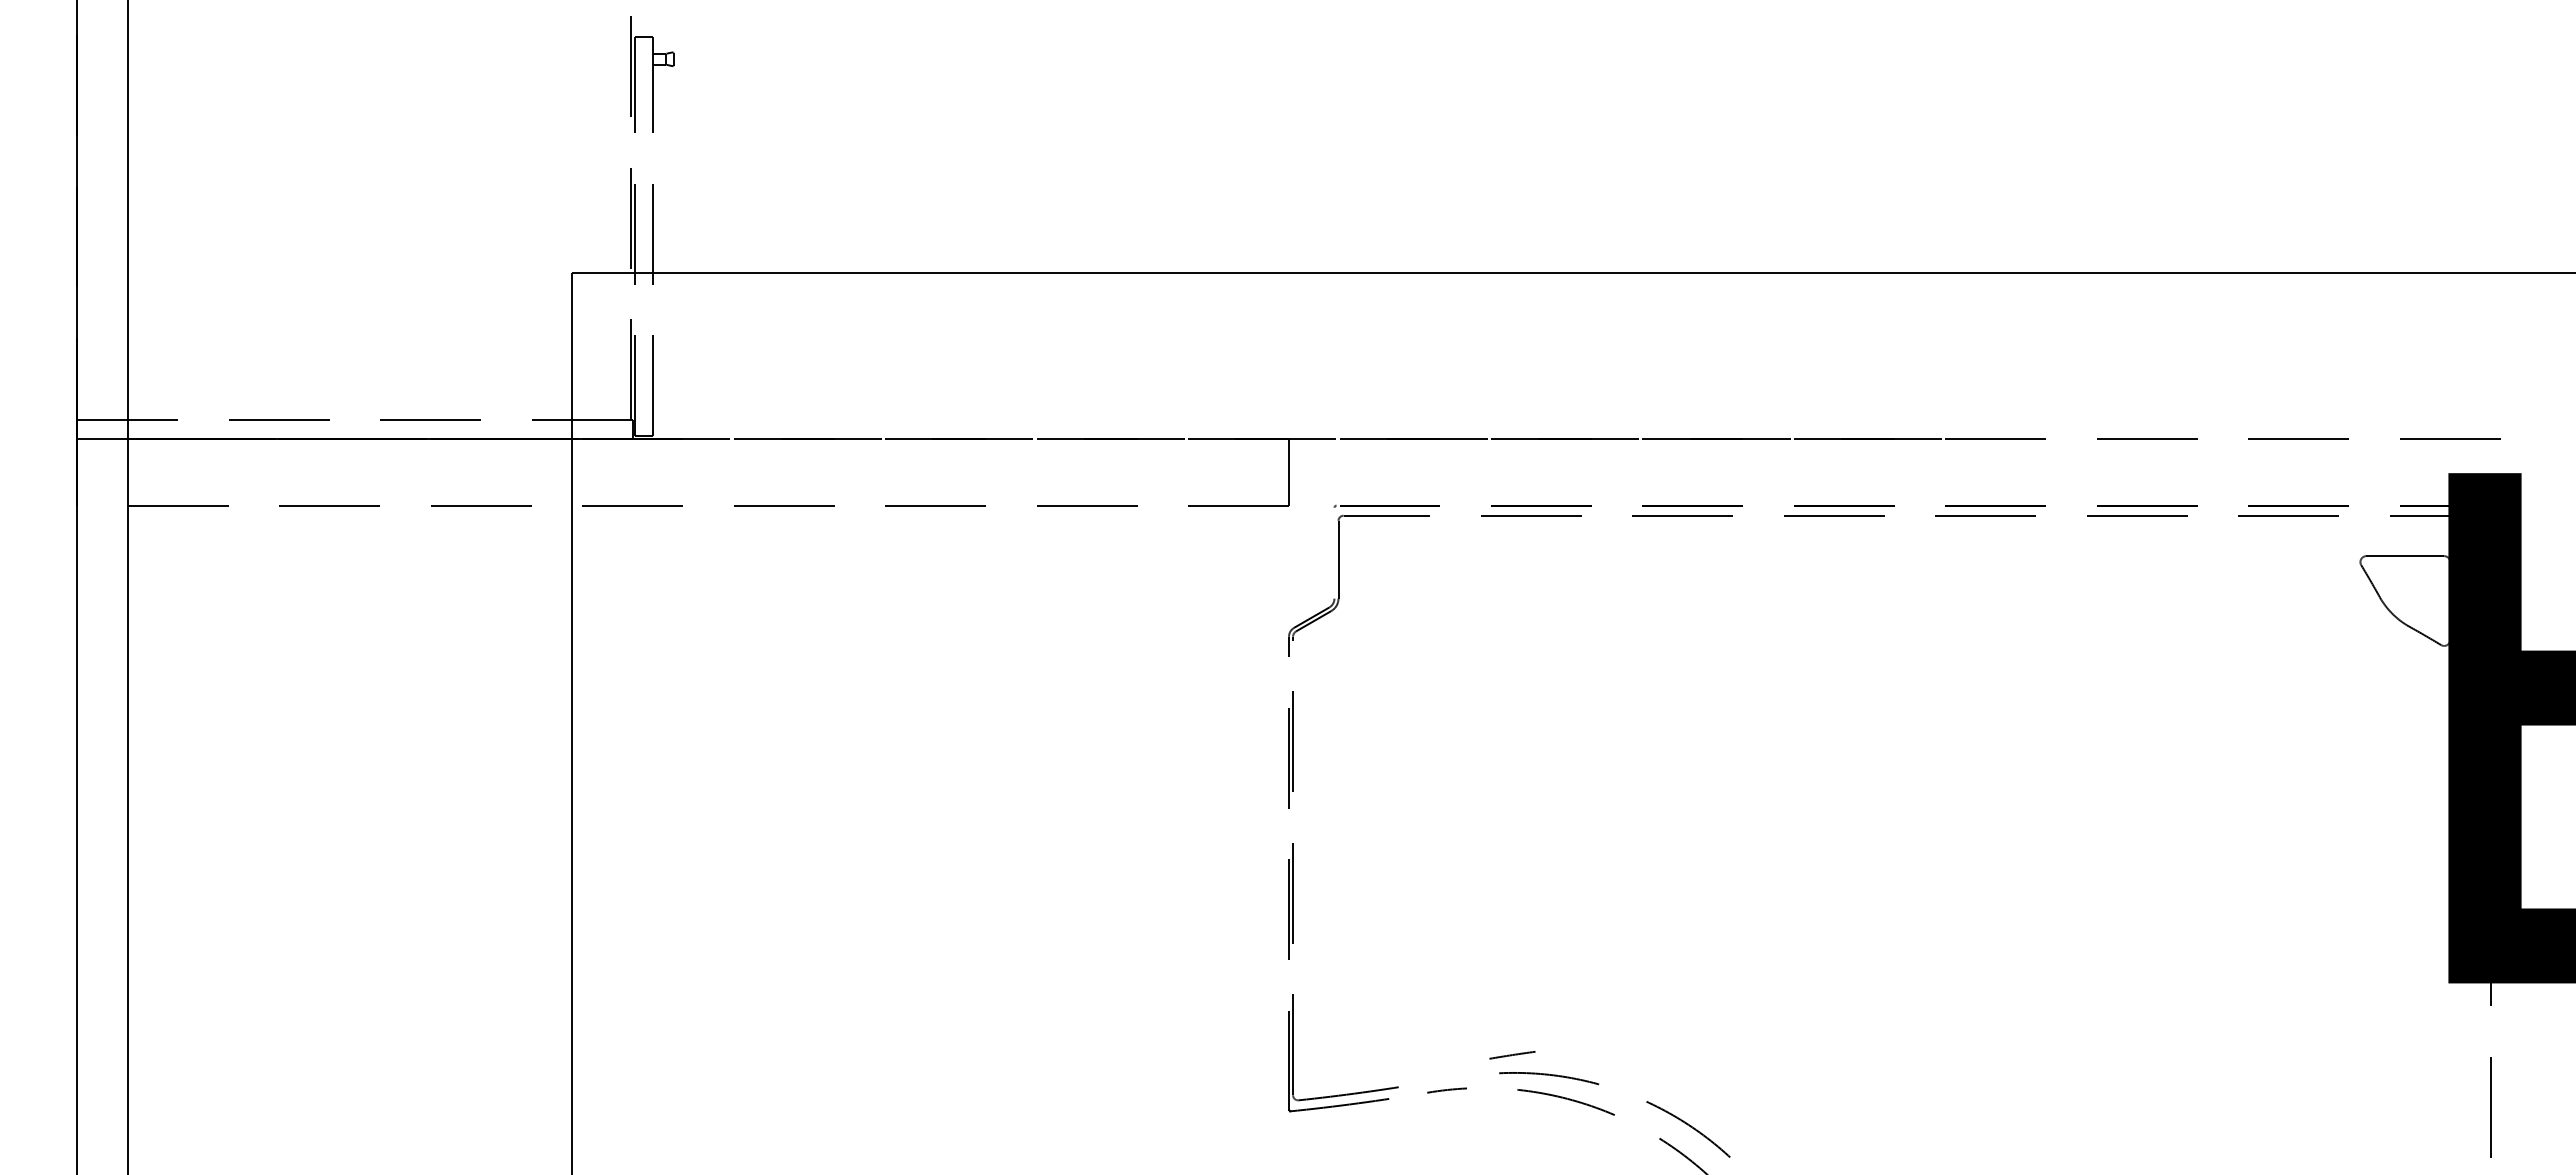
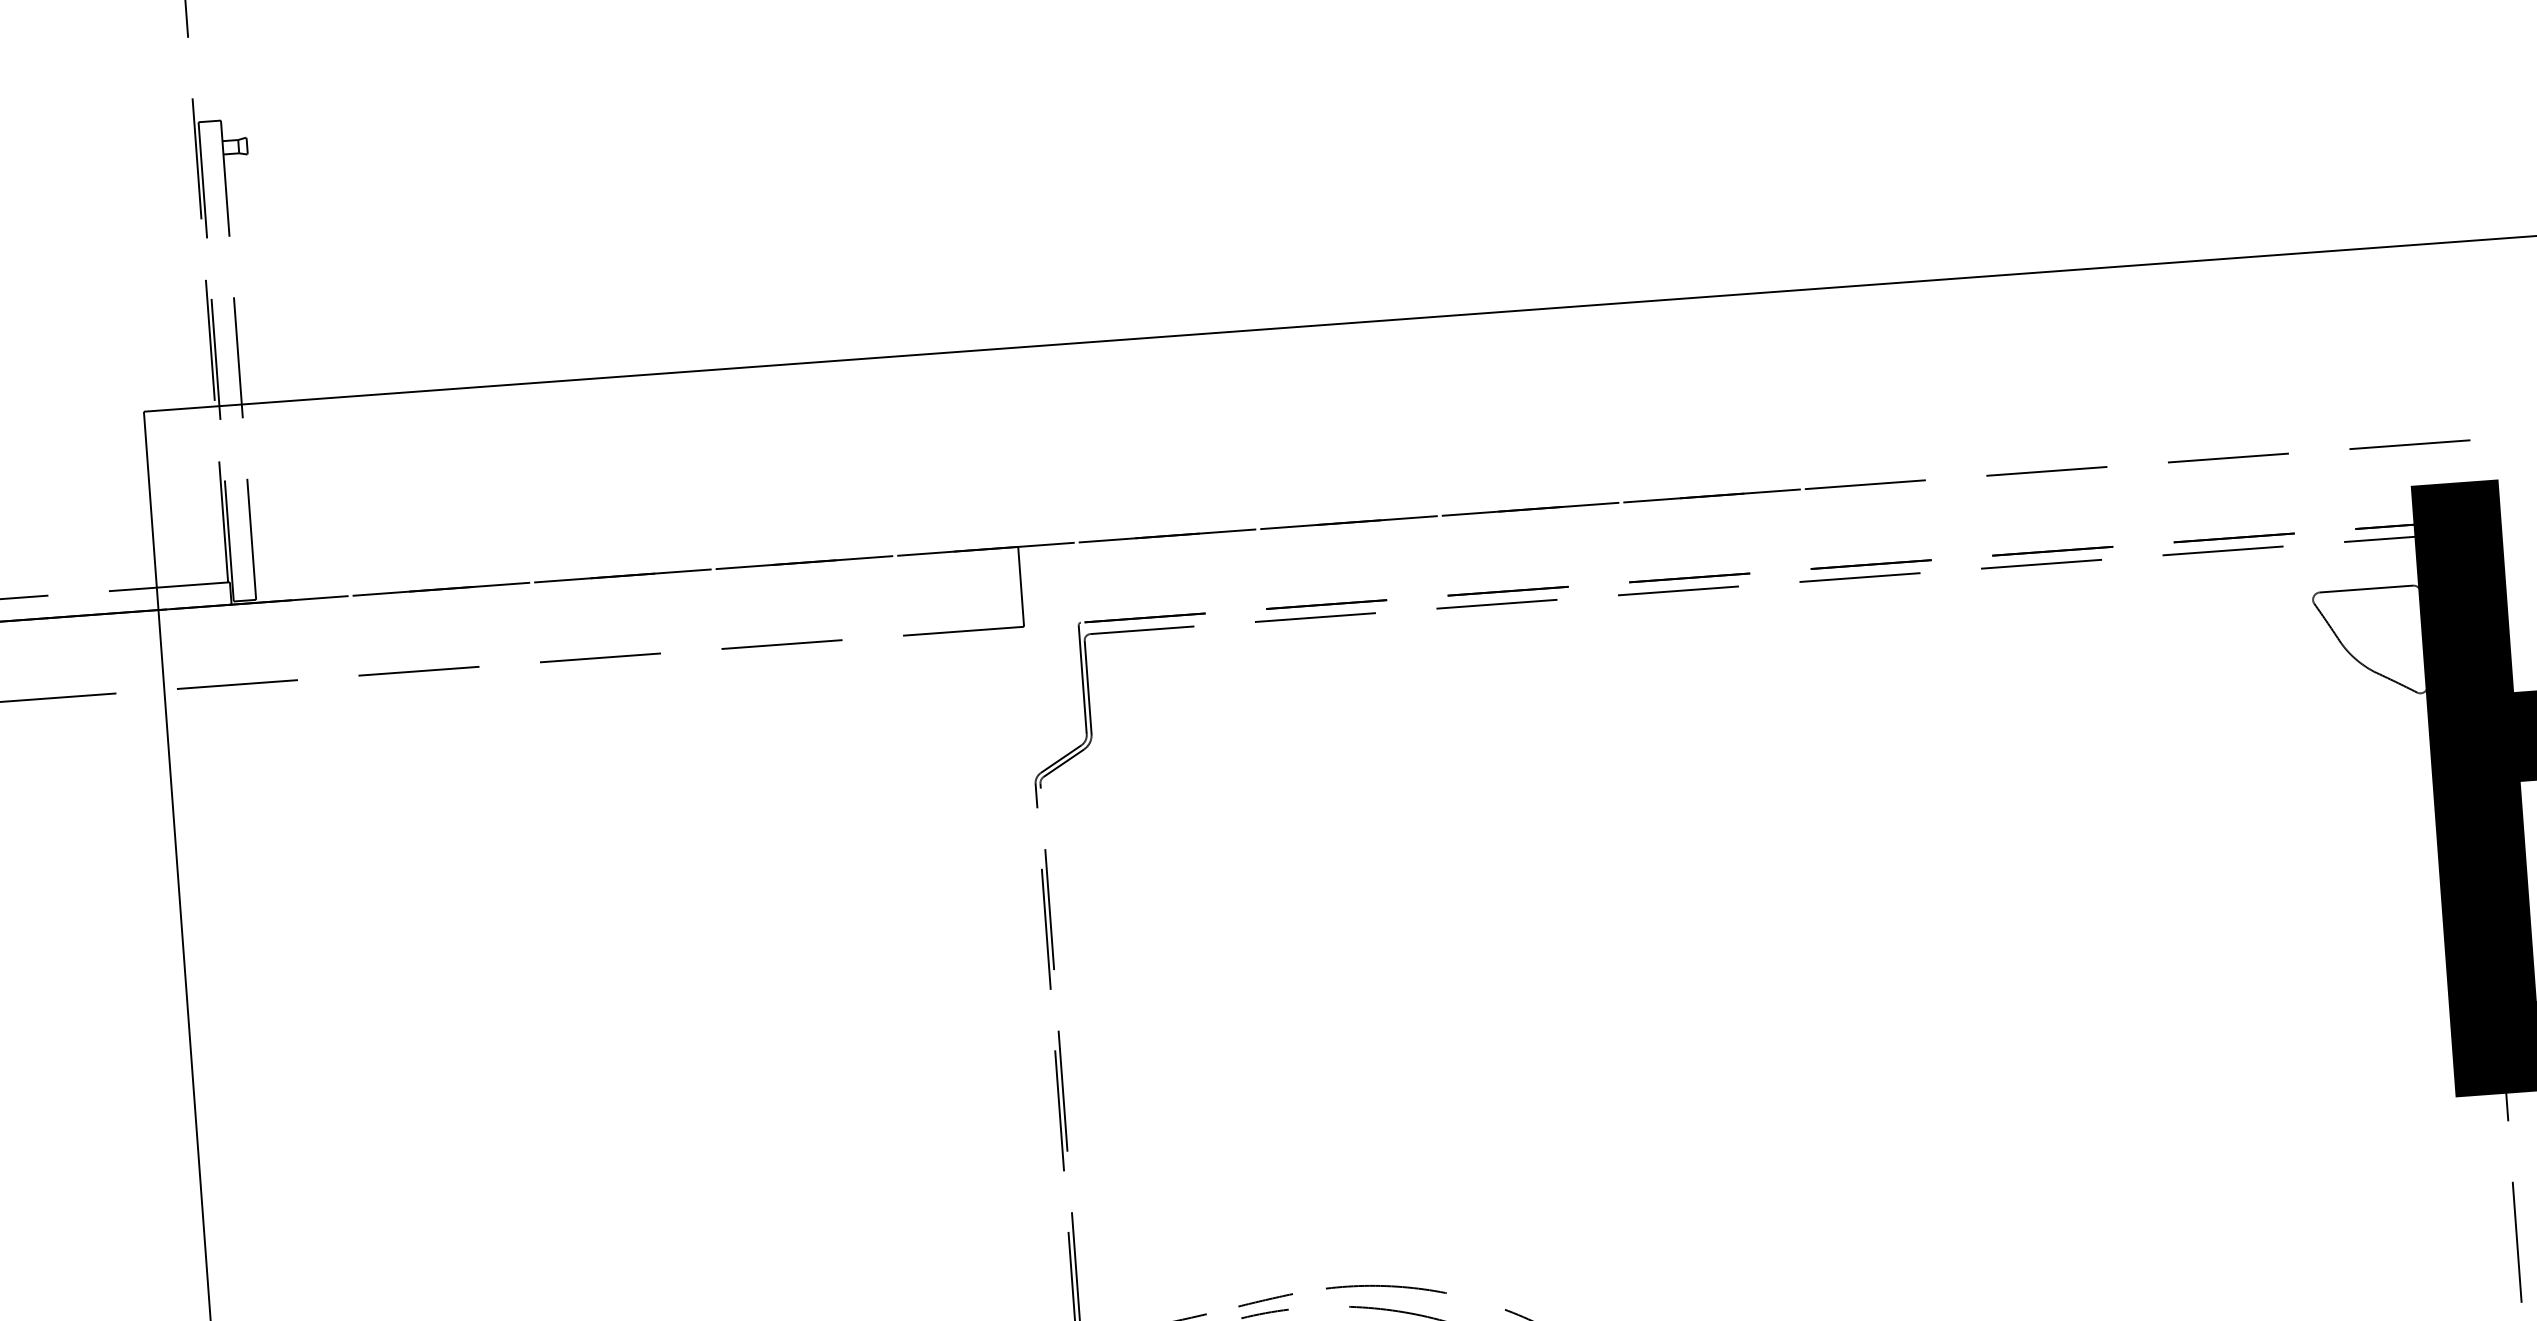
line: (1334, 552) -> (1082, 678), added
line: (1512, 1055) -> (1265, 1300), moved

